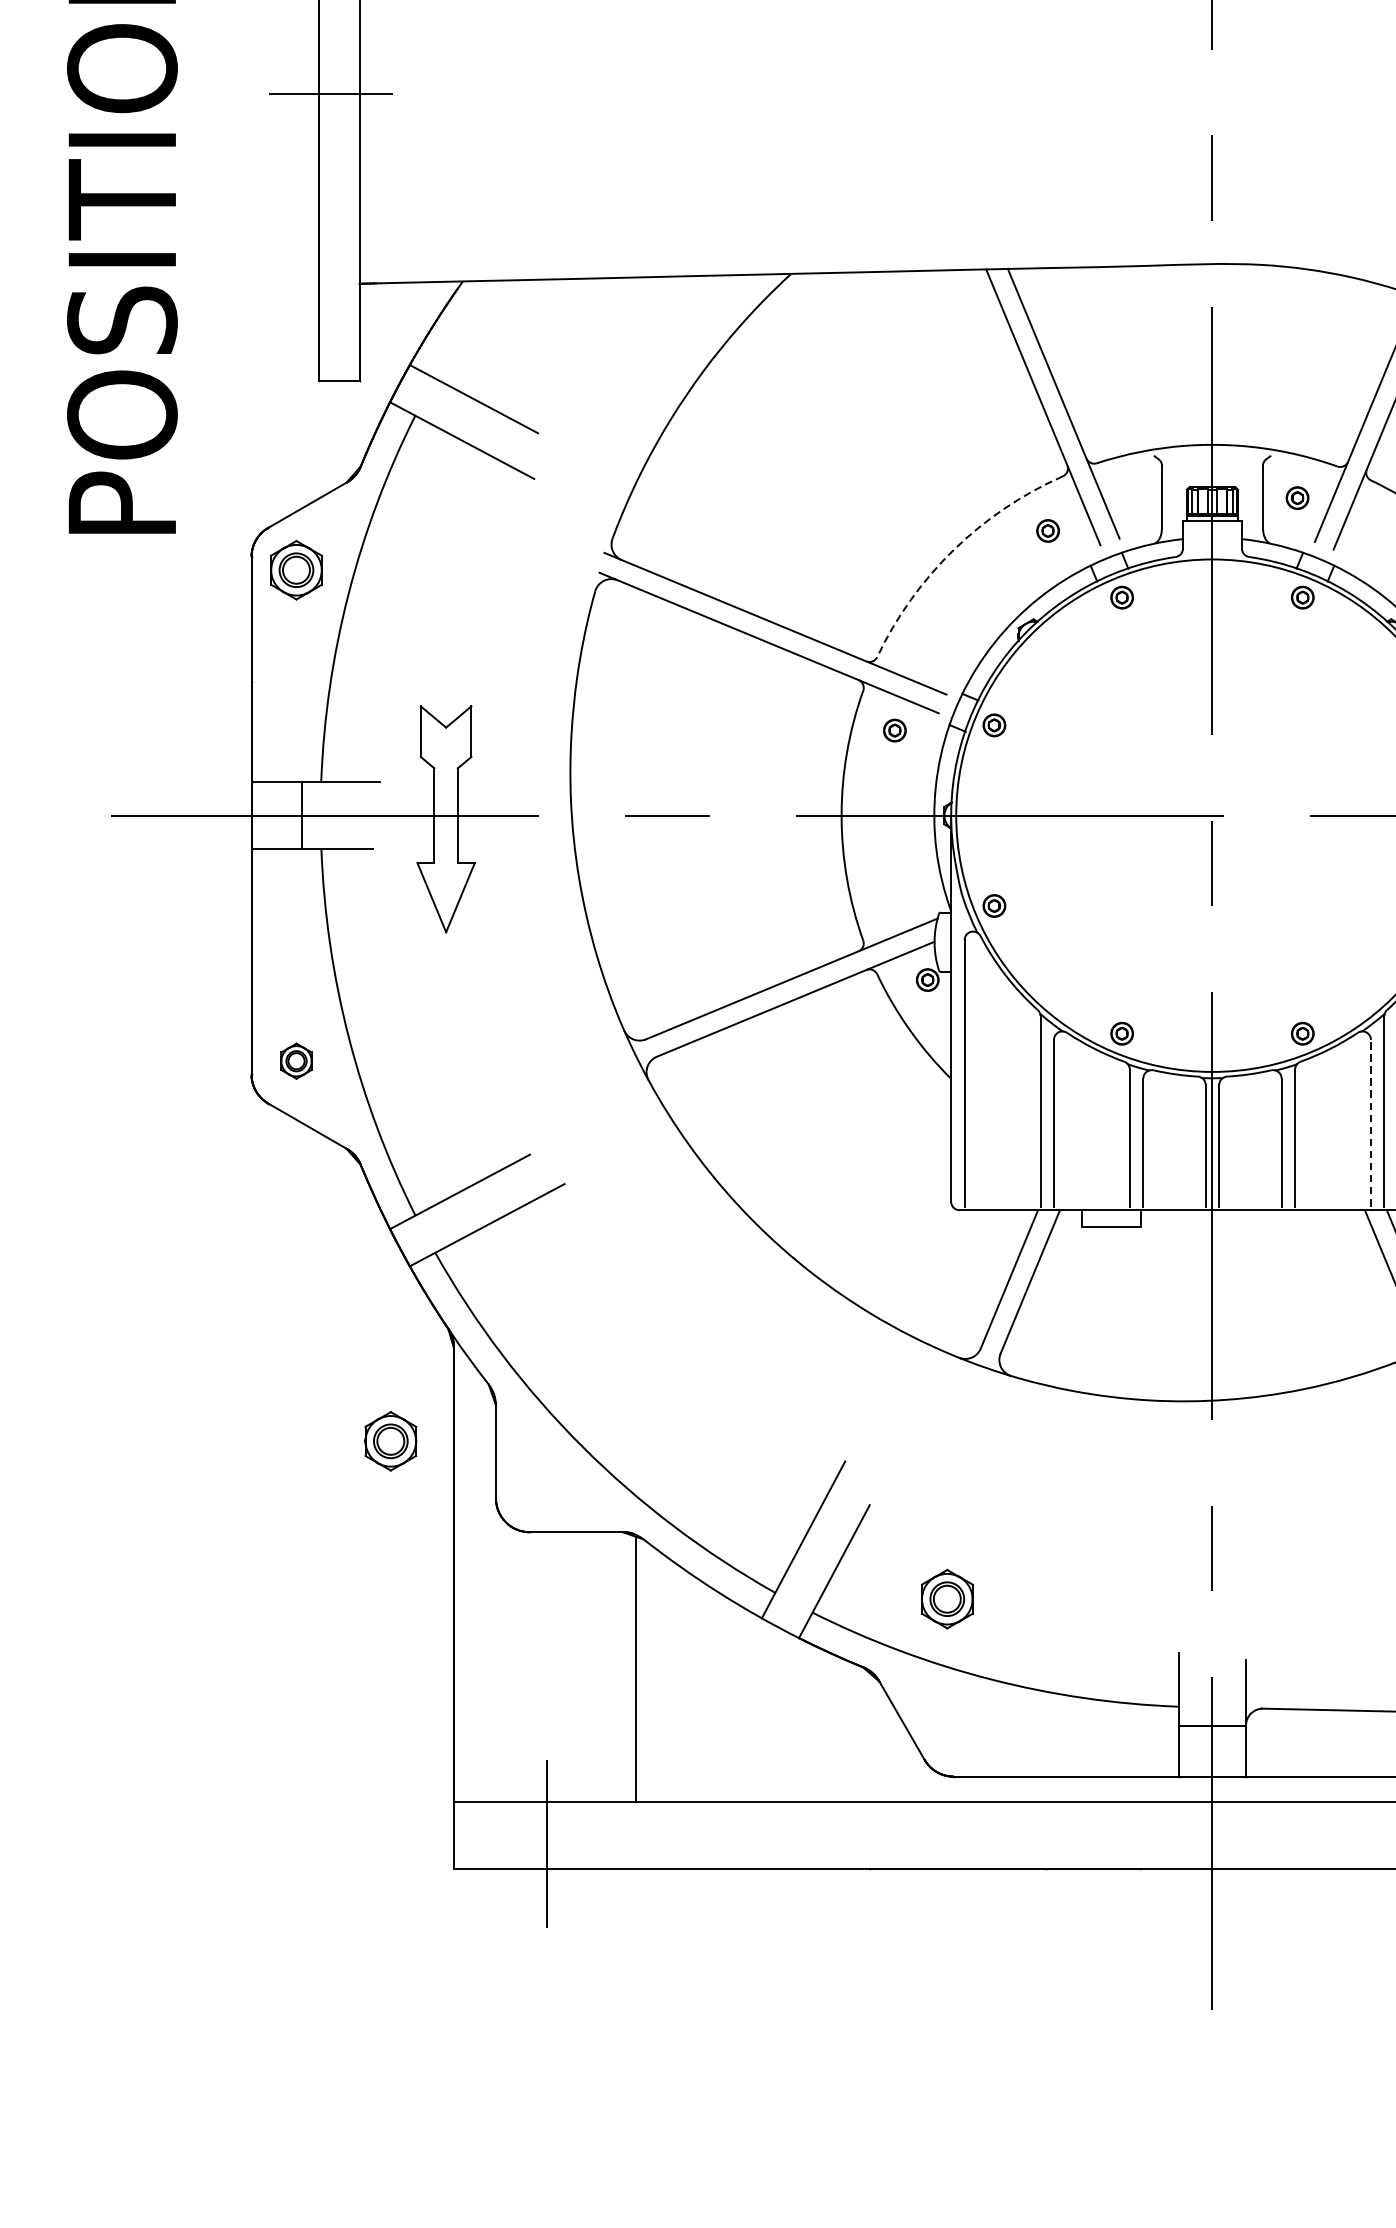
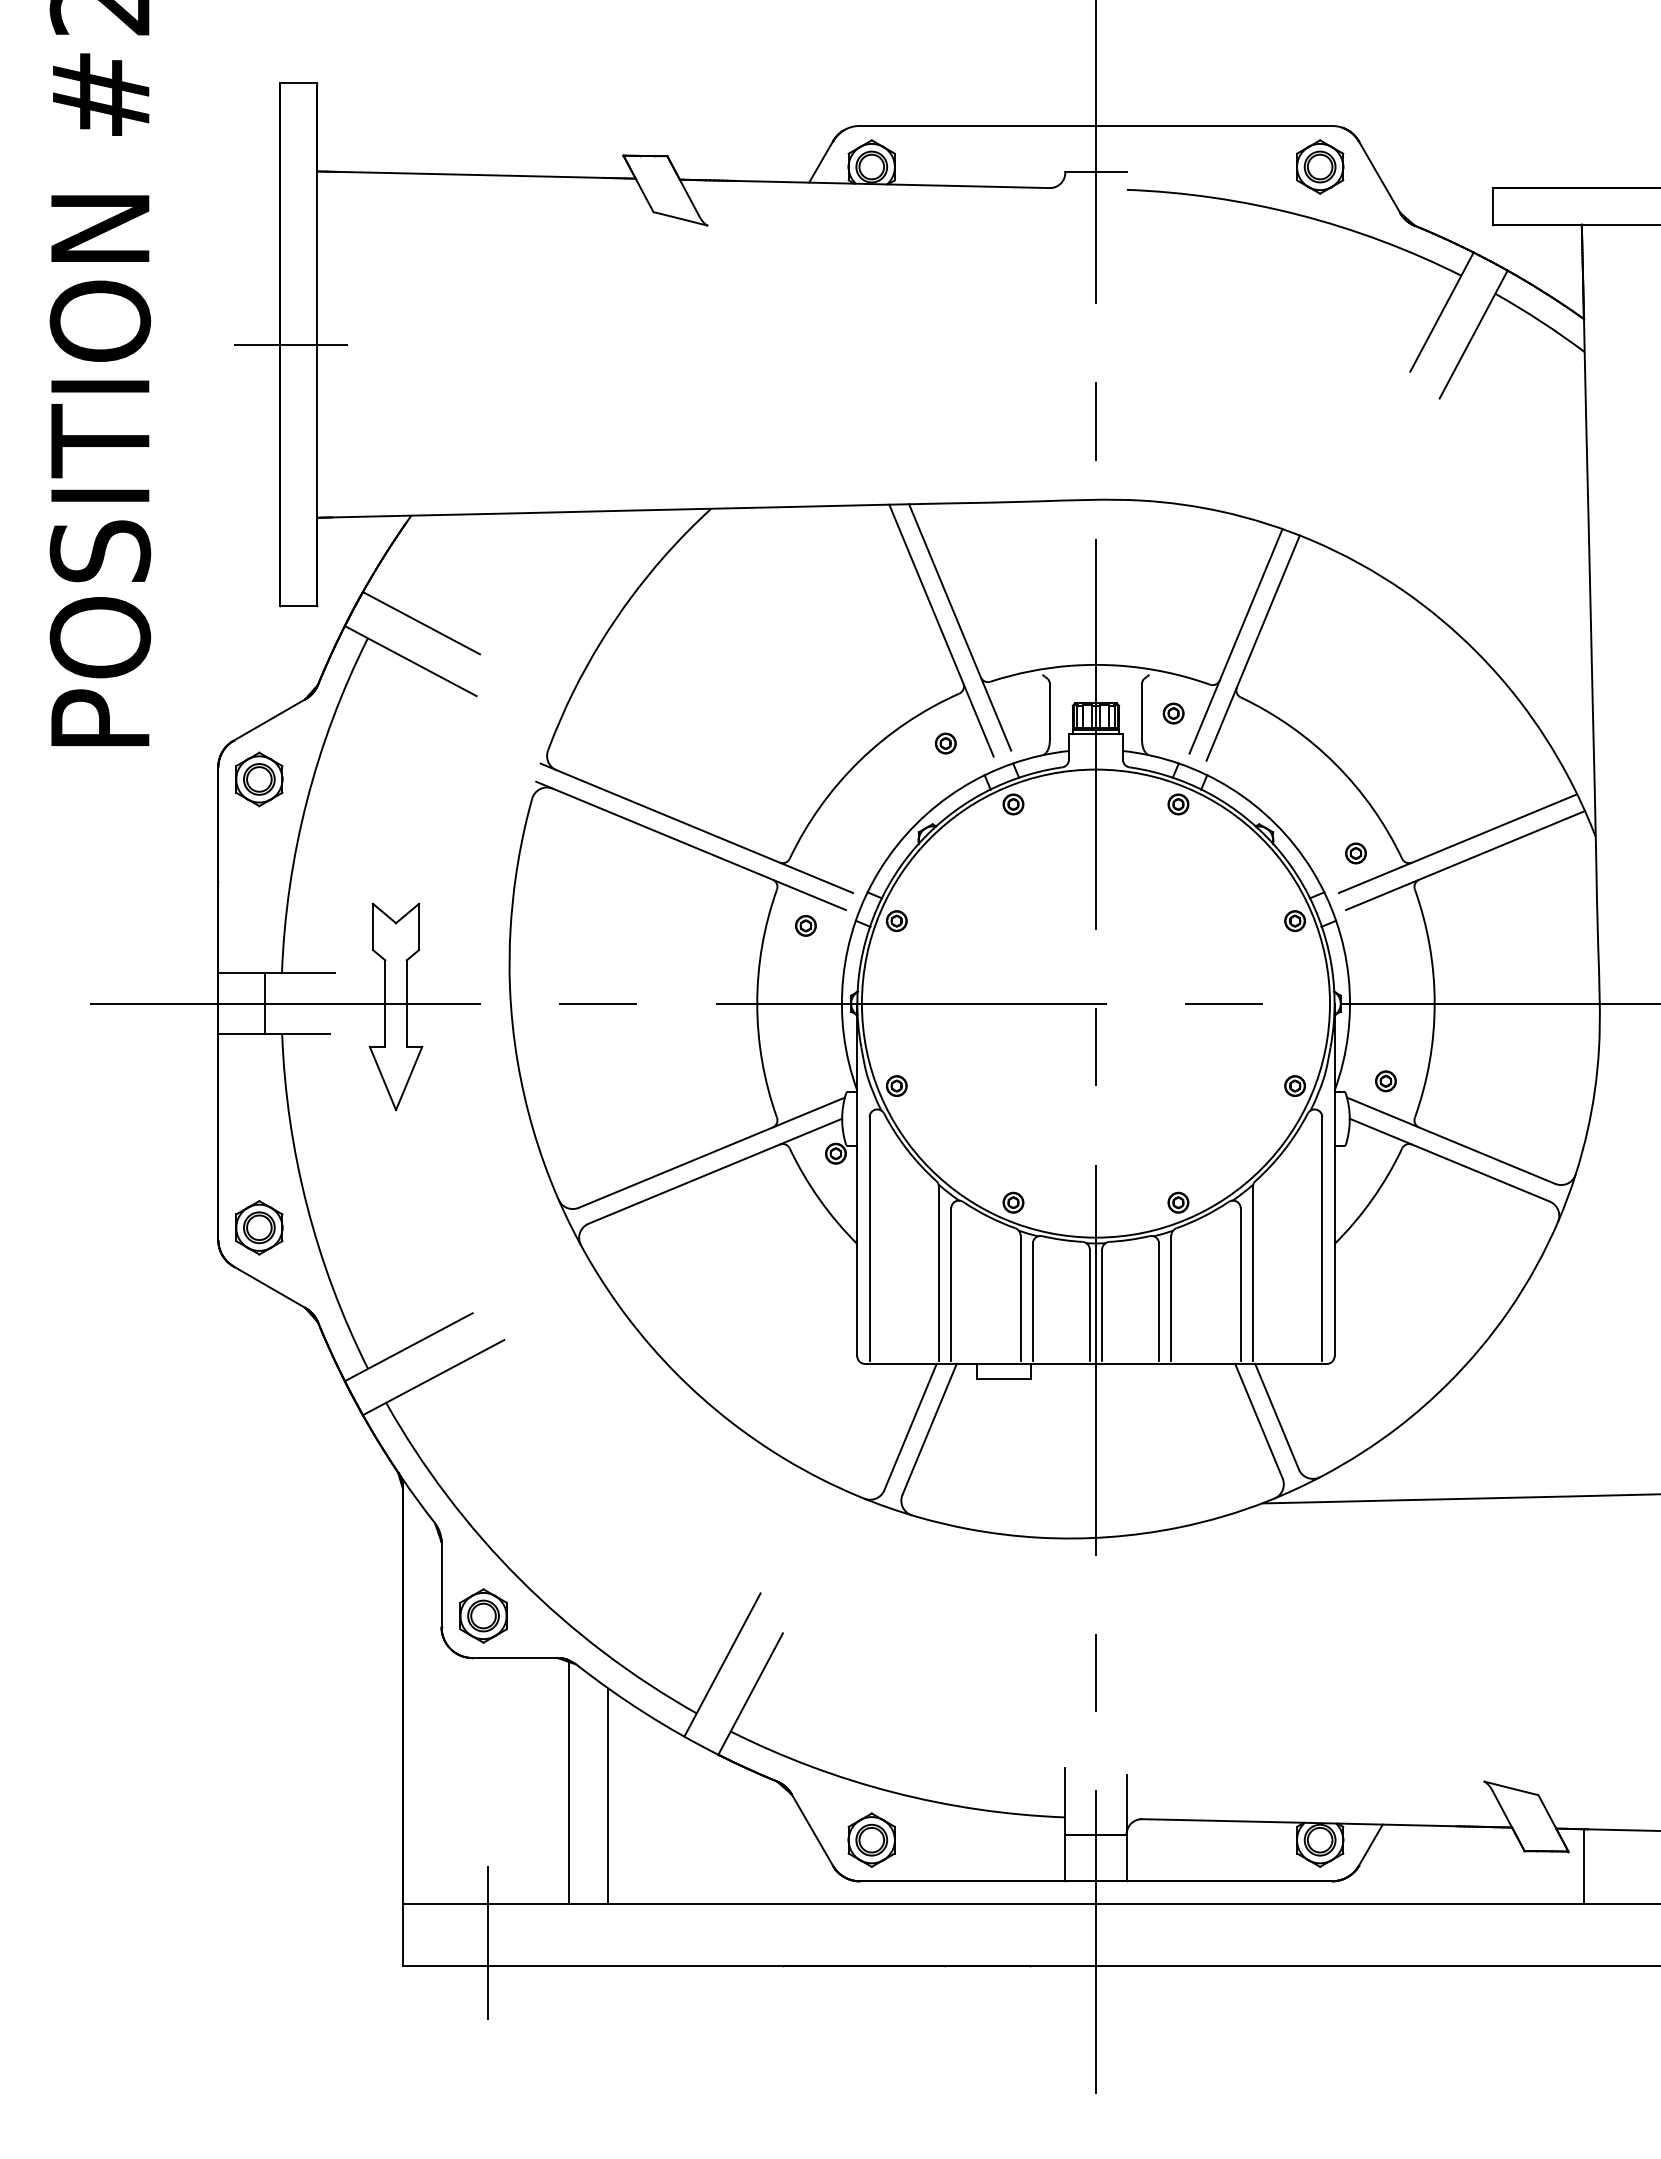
arc: (953, 549) -> (859, 760), dashed -> solid
part: (296, 1060) -> (259, 1227), size x1.67
line: (1370, 1122) -> (1240, 1283), dashed -> solid
part: (390, 1440) -> (483, 1615), moved
part: (946, 1598) -> (871, 1839), moved
line: (678, 1683) -> (608, 1796), added

